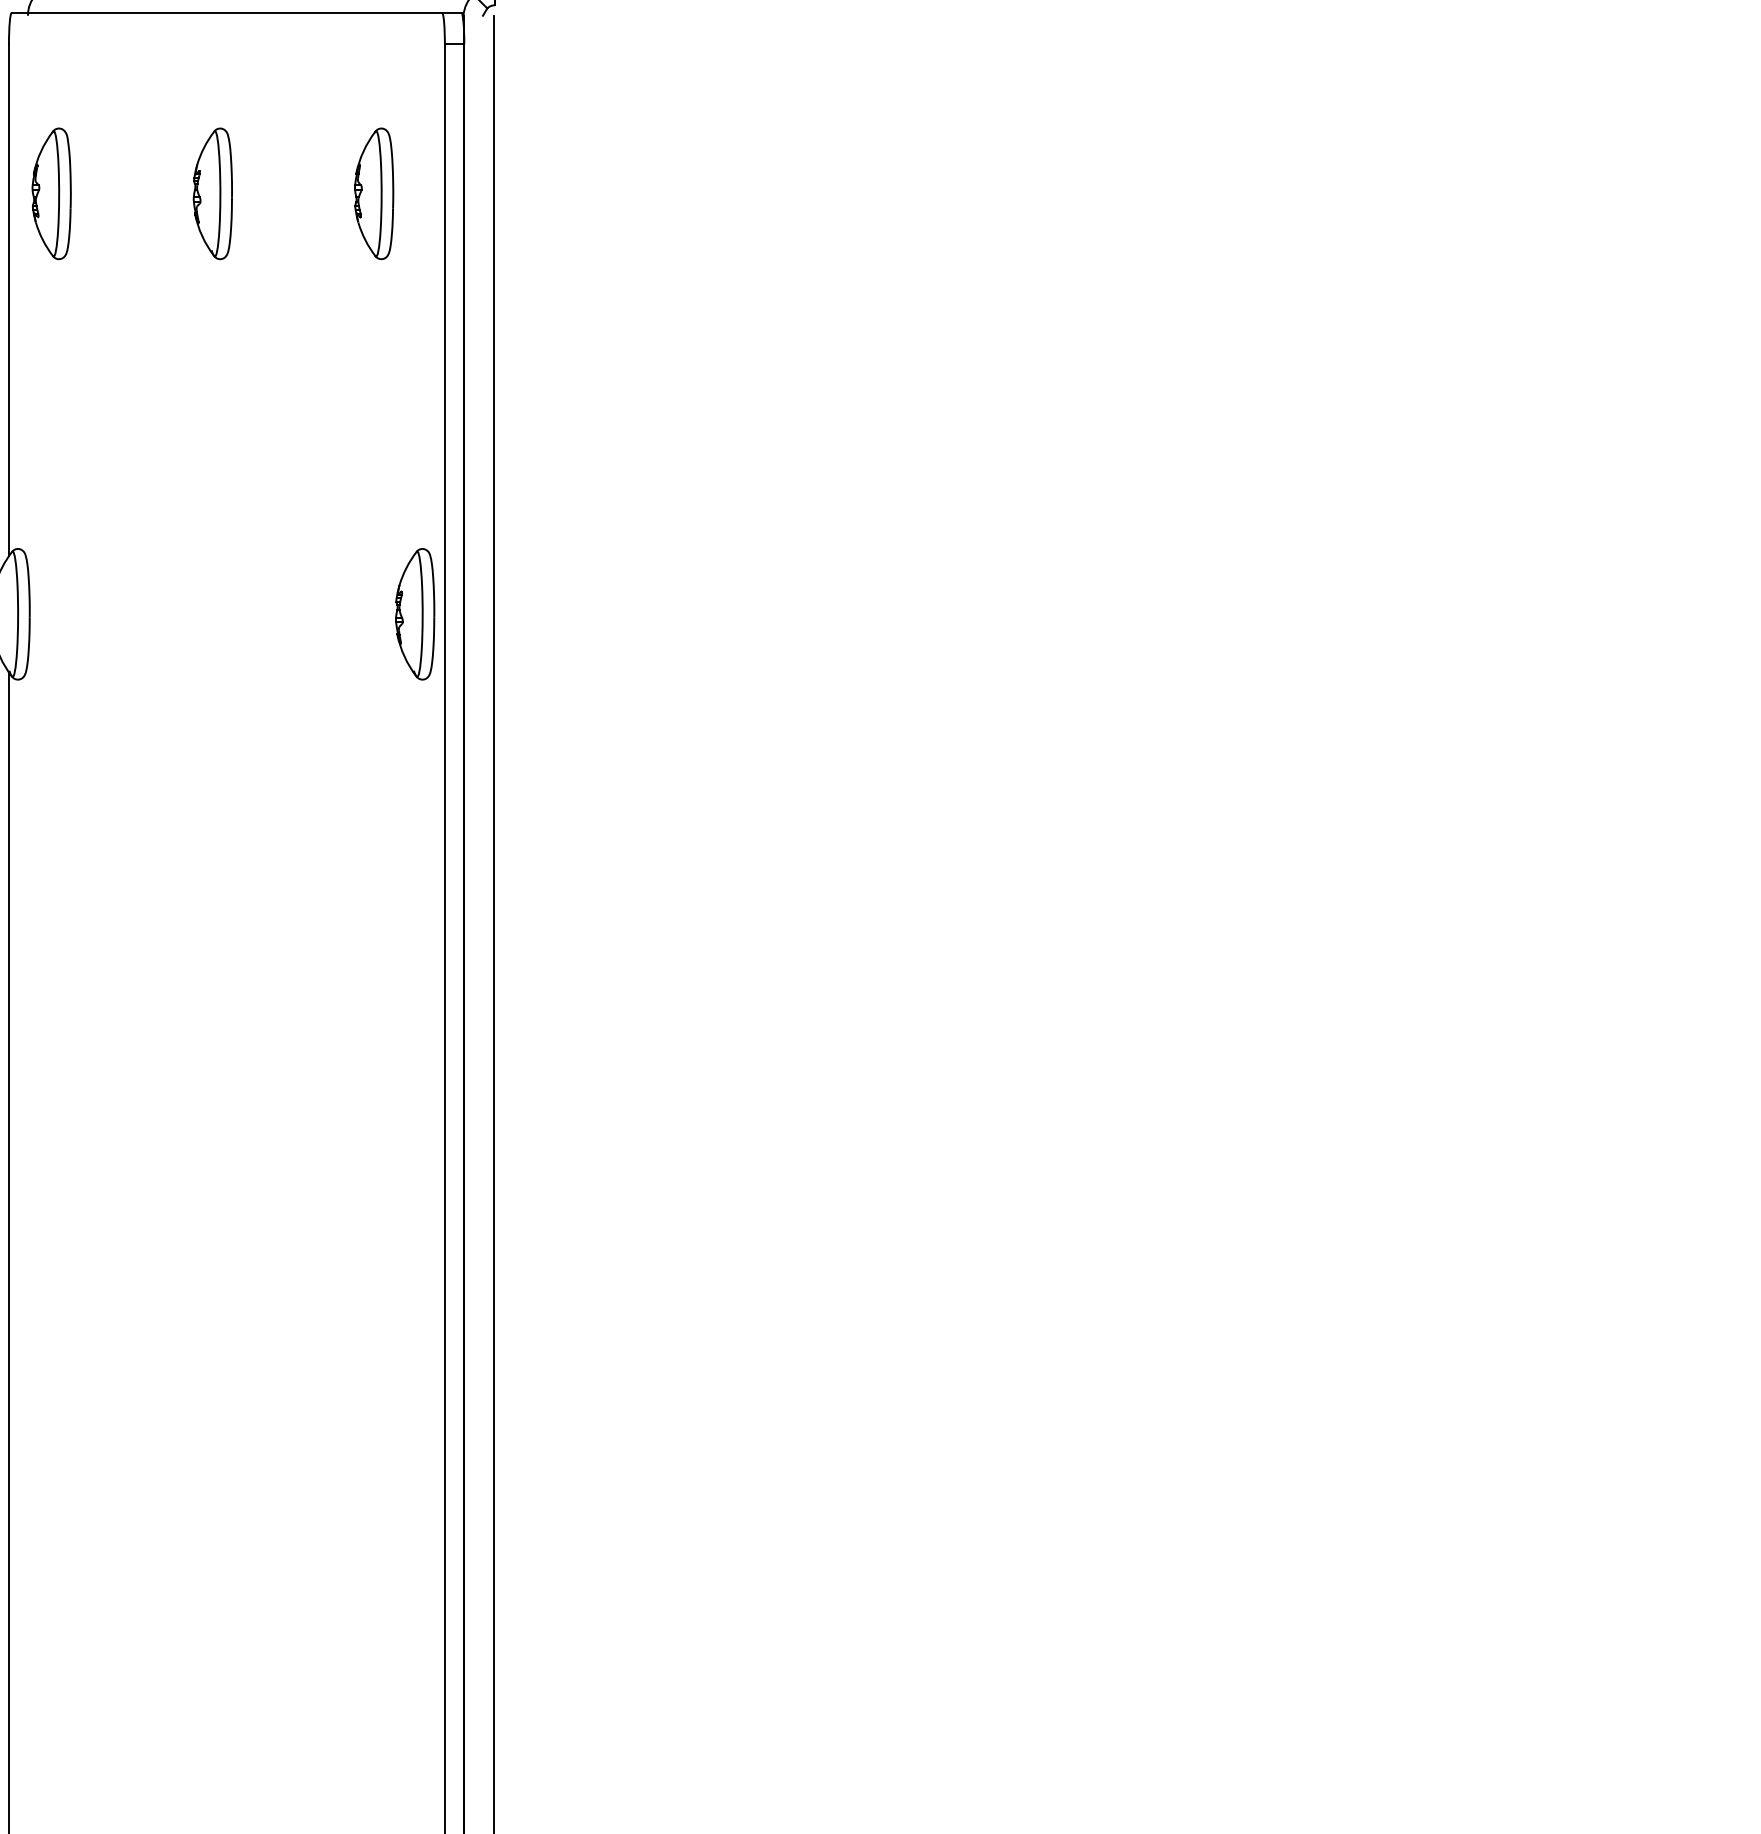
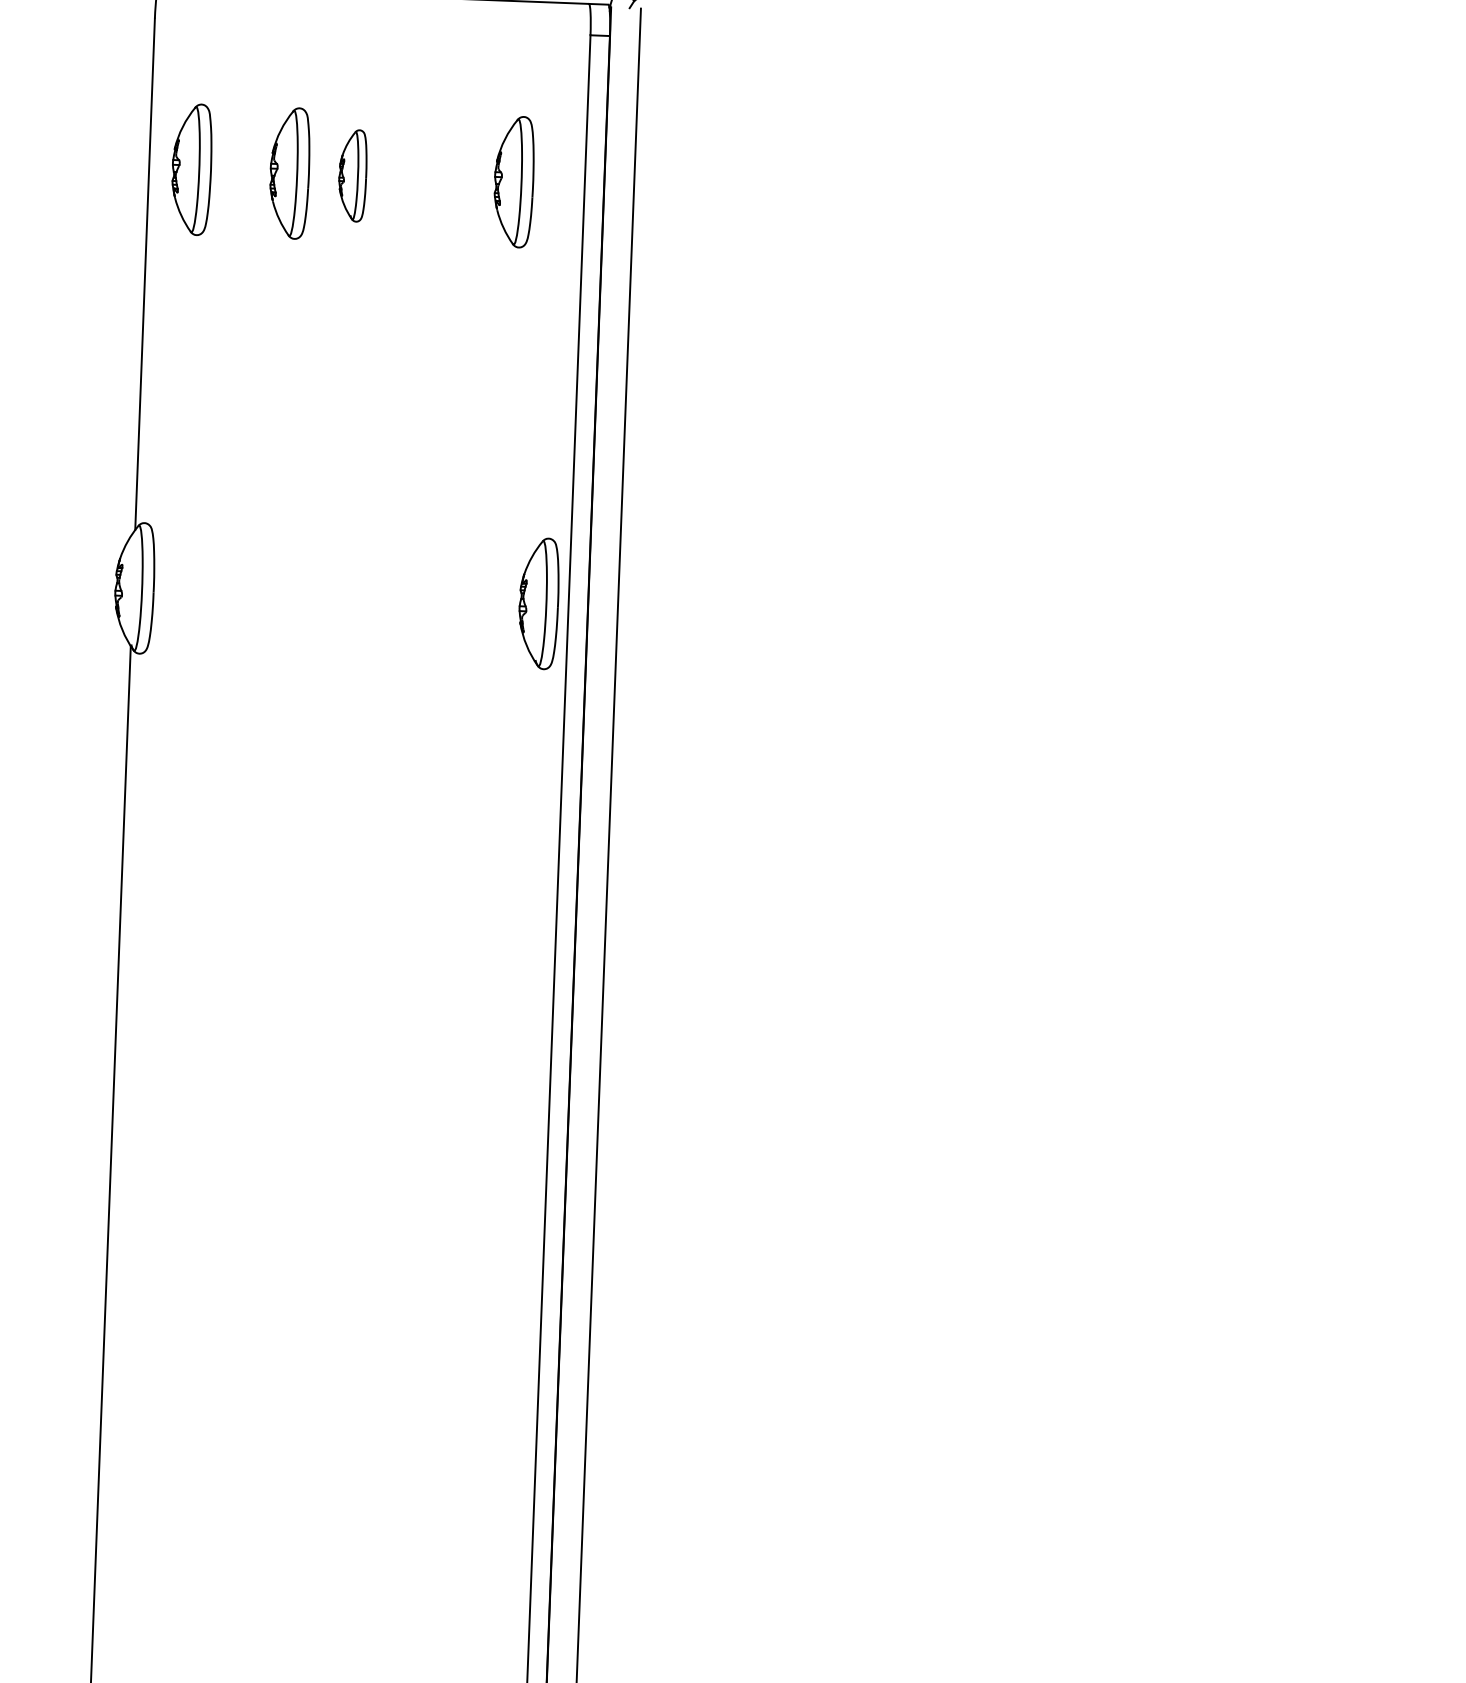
part: (149, 193) -> (289, 172), added
part: (212, 193) -> (352, 175), size x0.7

